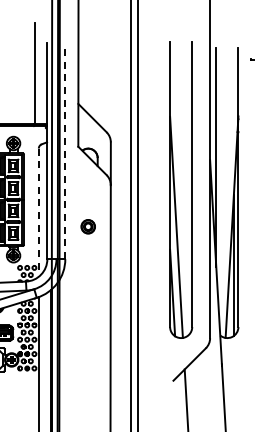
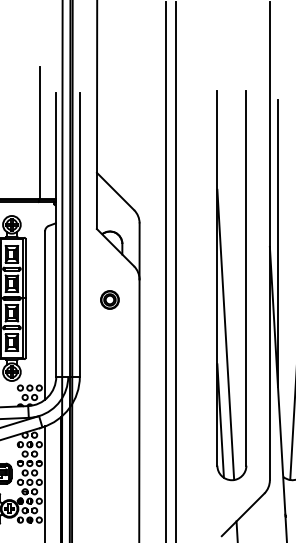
line: (65, 151) -> (80, 235), dashed -> solid
line: (38, 213) -> (44, 316), dashed -> solid
part: (87, 226) -> (108, 299), moved

